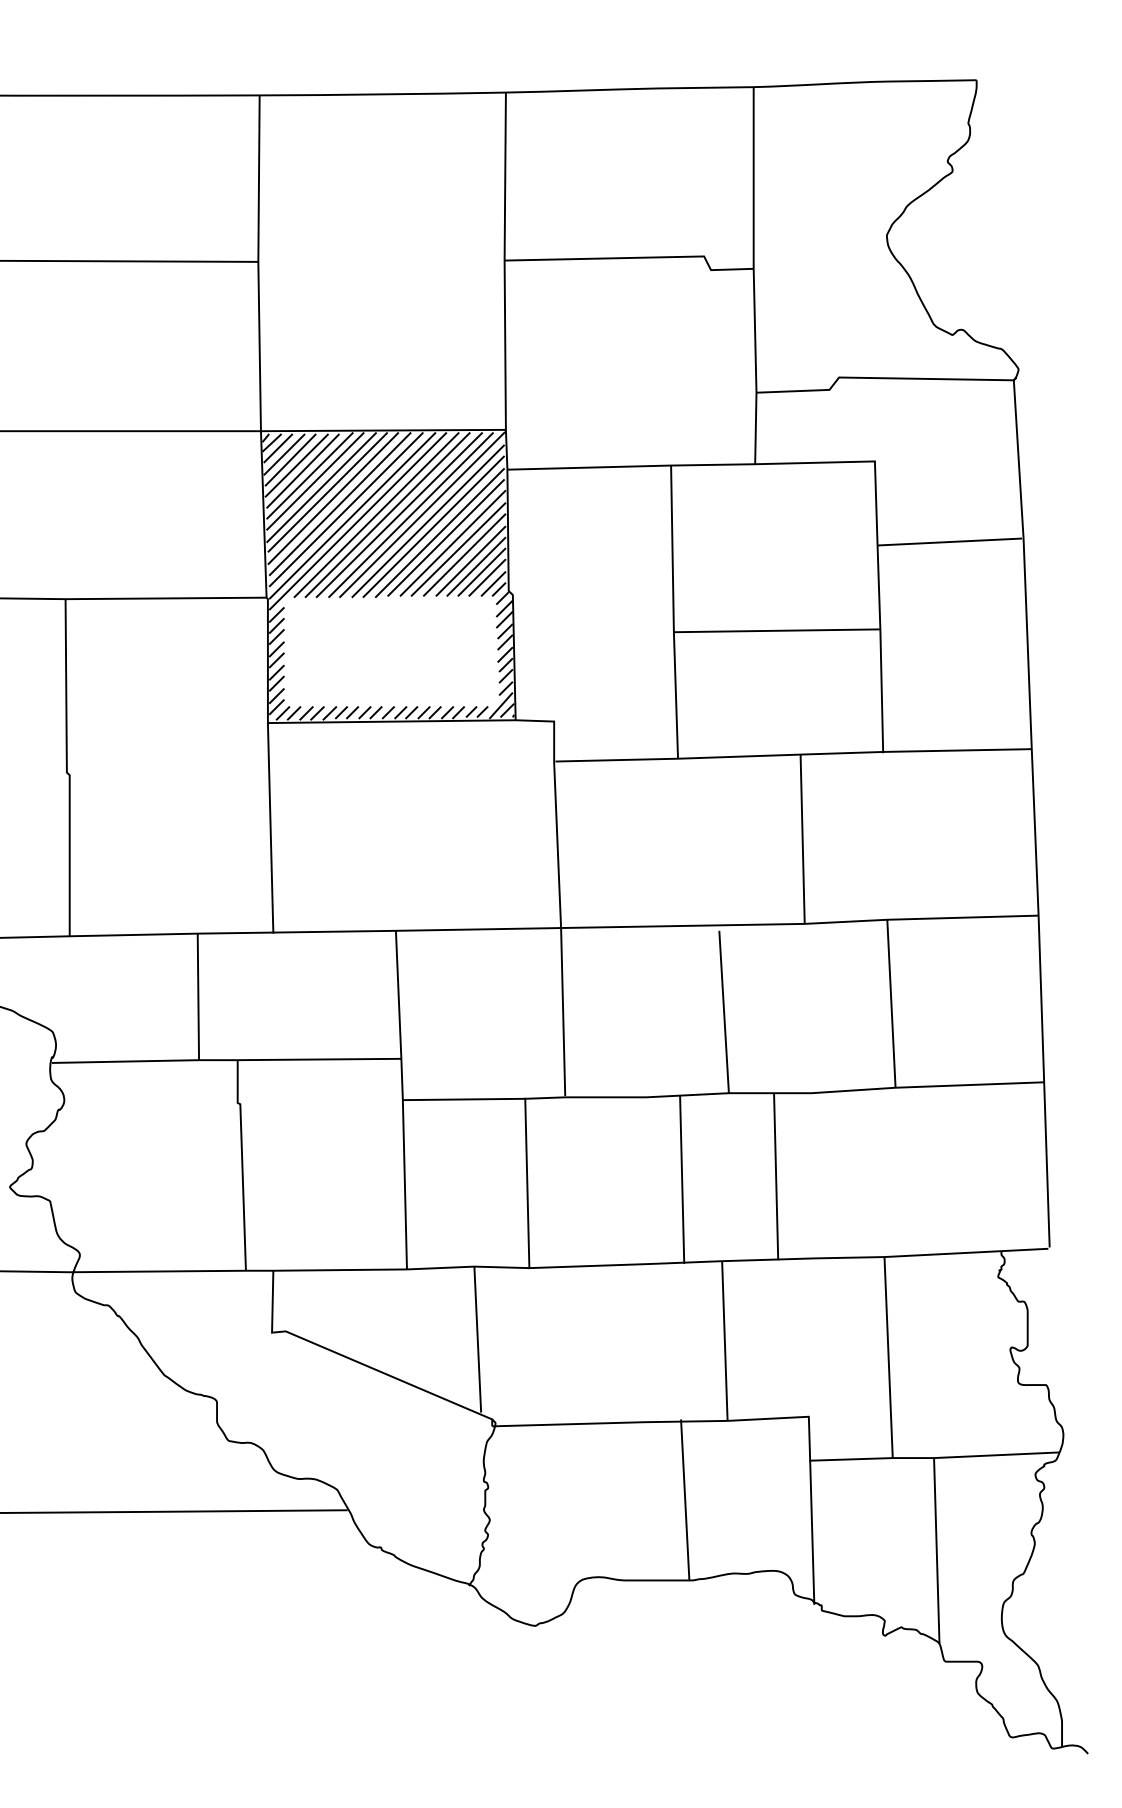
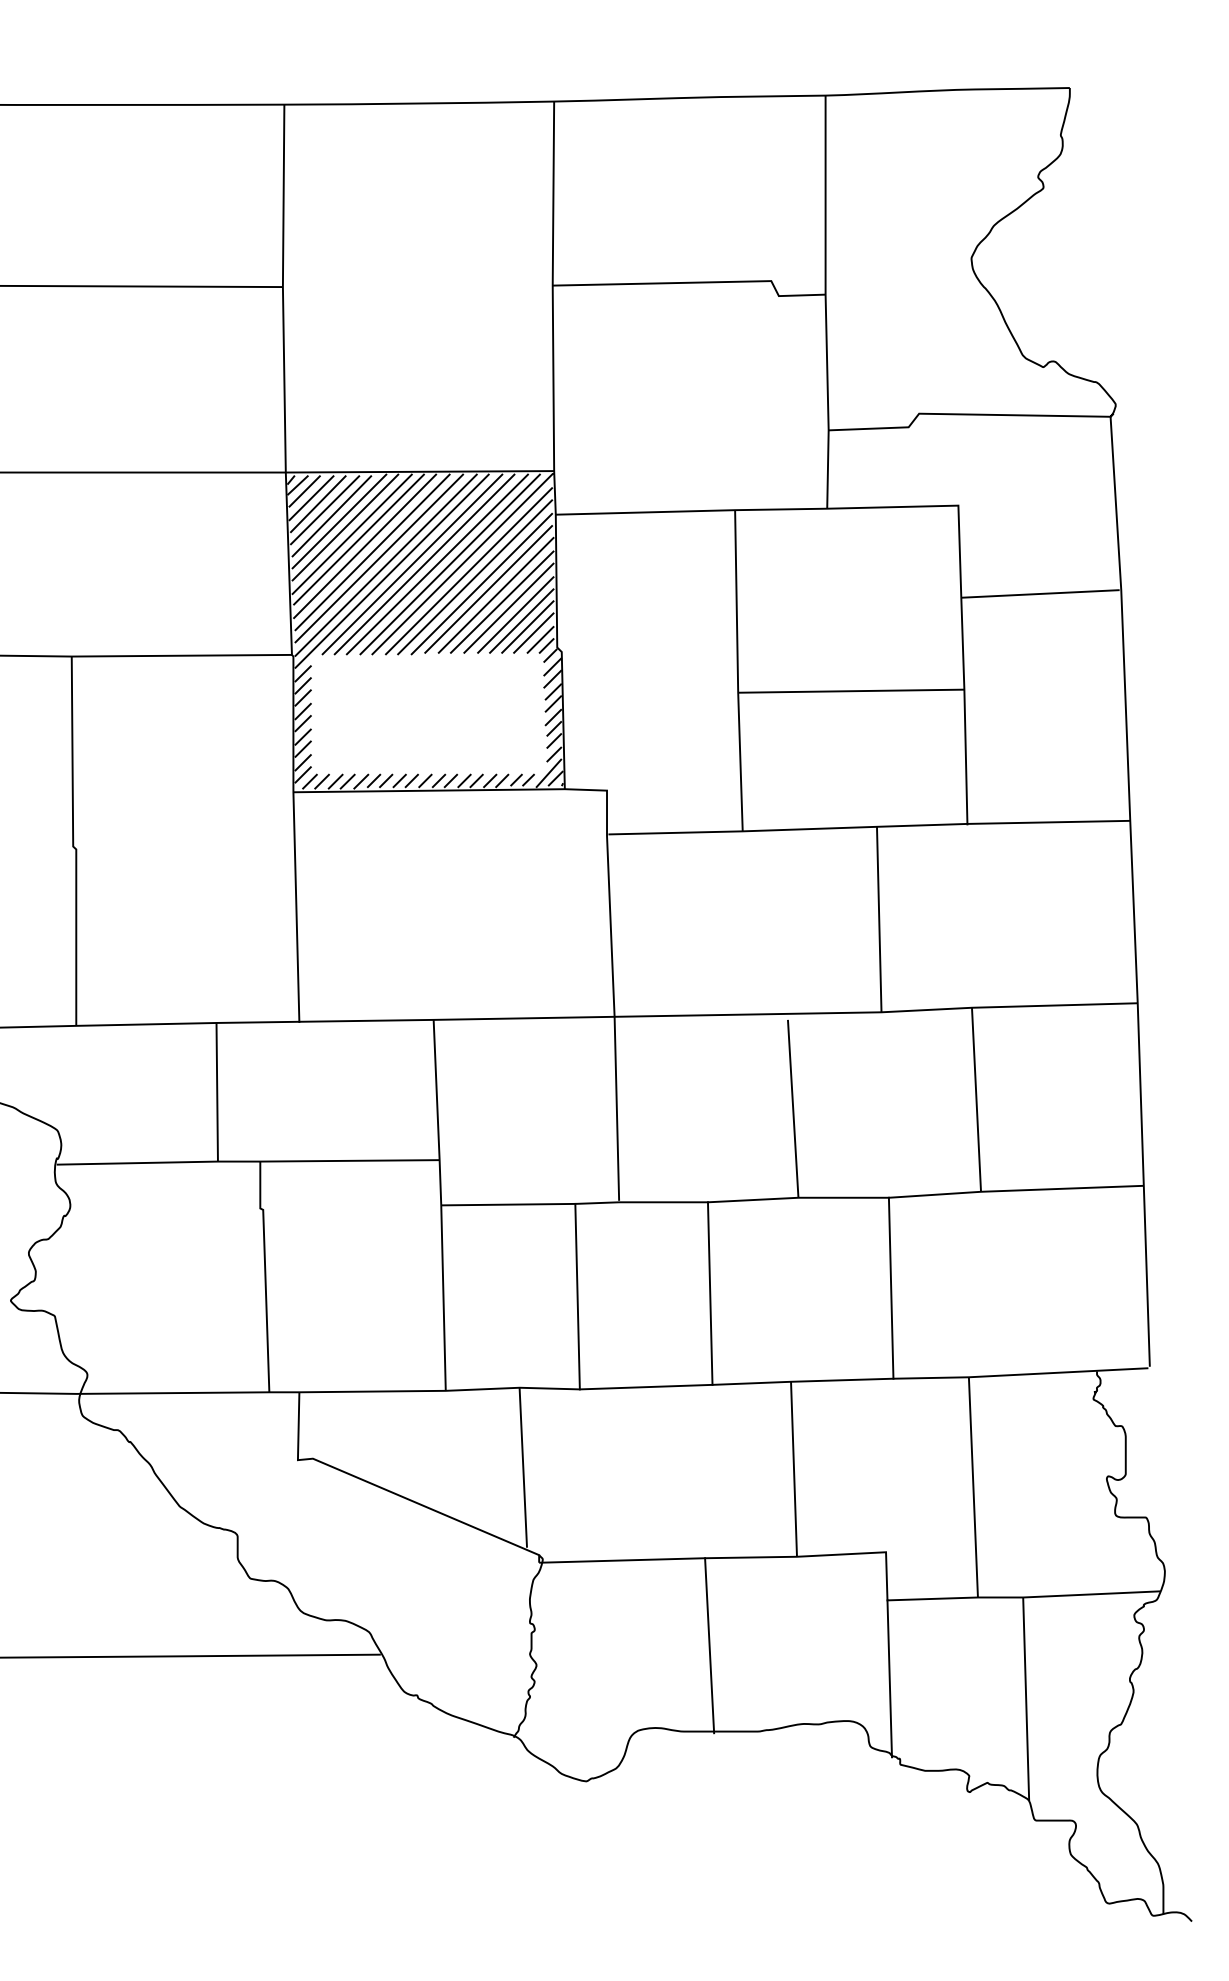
line: (775, 1176) -> (890, 1287), moved
line: (681, 1179) -> (709, 1293), moved
line: (685, 1500) -> (709, 1645), moved

